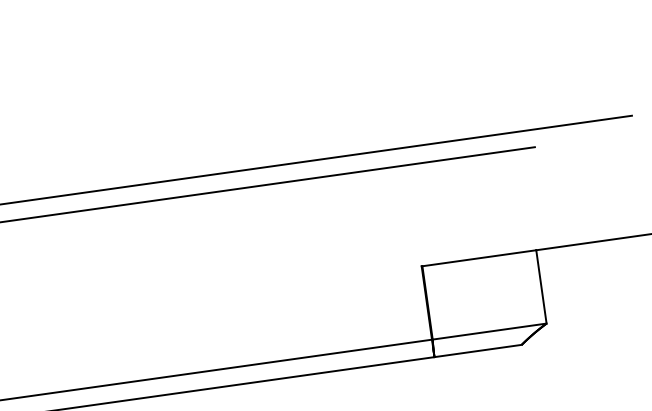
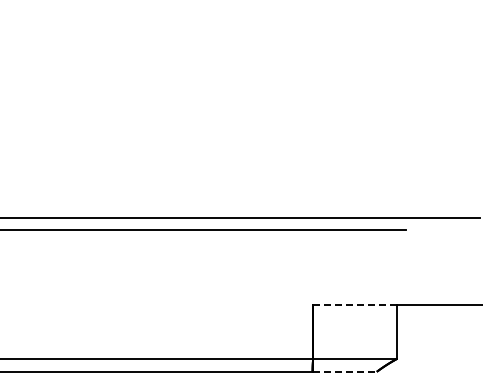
line: (479, 257) -> (355, 304), solid -> dashed
line: (479, 350) -> (345, 371), solid -> dashed

